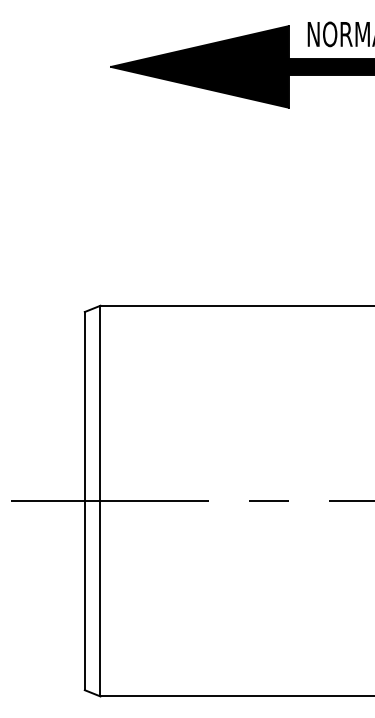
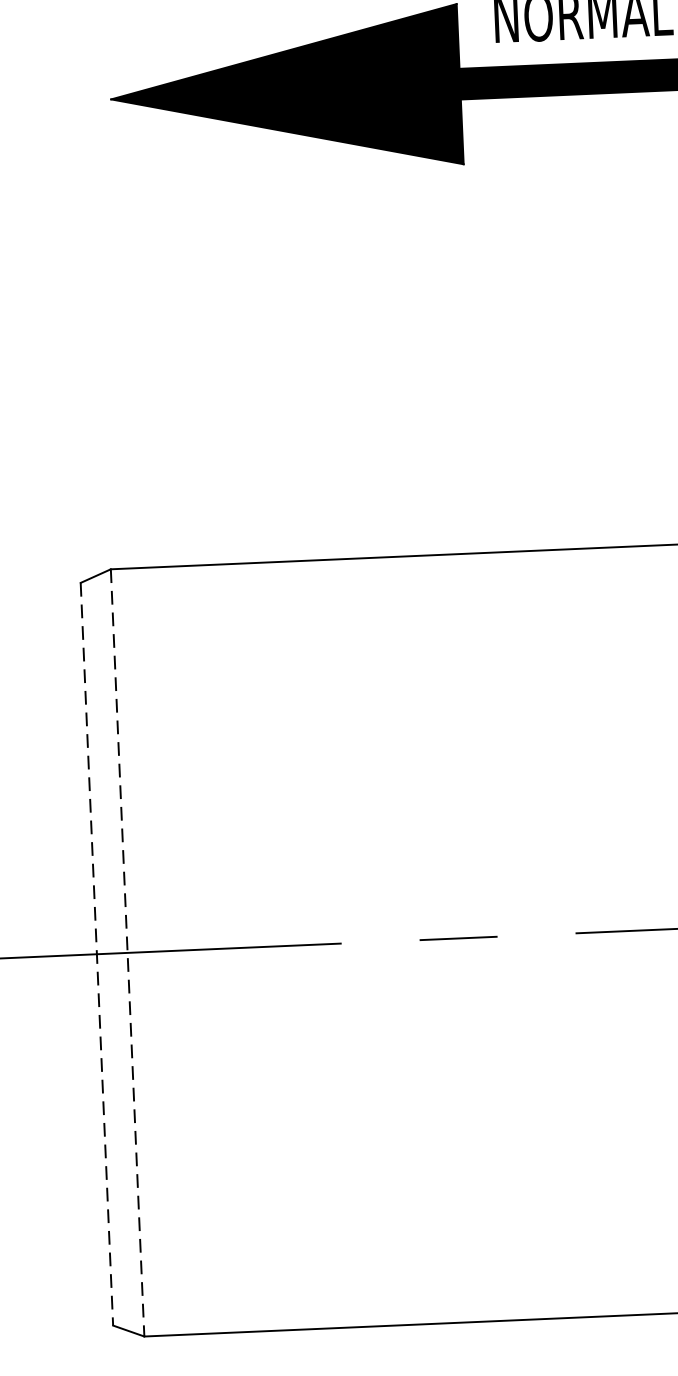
line: (84, 501) -> (96, 955), solid -> dashed
line: (100, 501) -> (127, 953), solid -> dashed

